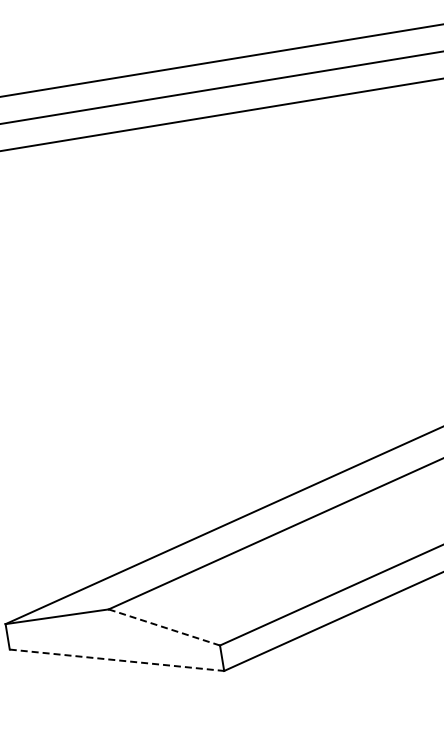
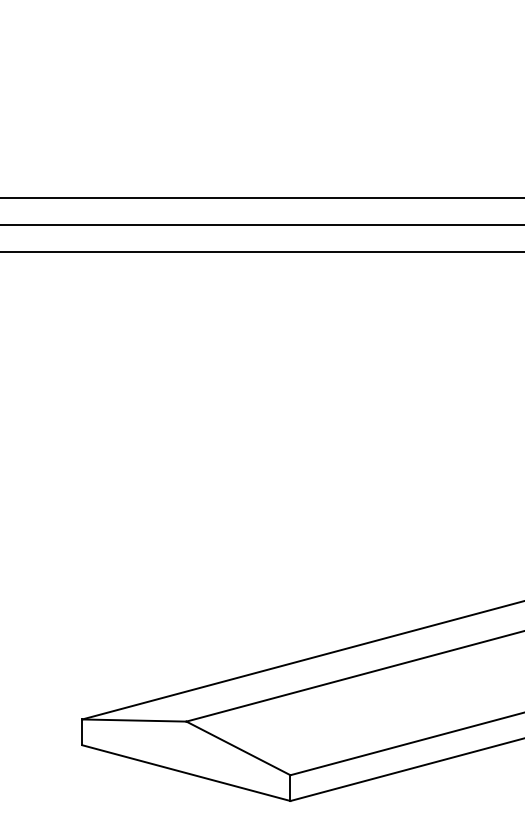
line: (164, 627) -> (238, 748), dashed -> solid
line: (117, 660) -> (186, 773), dashed -> solid

